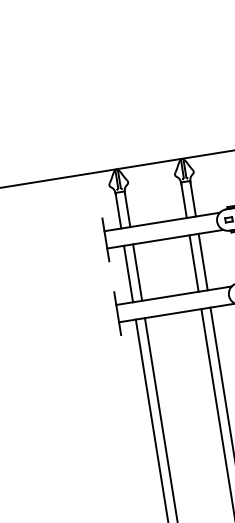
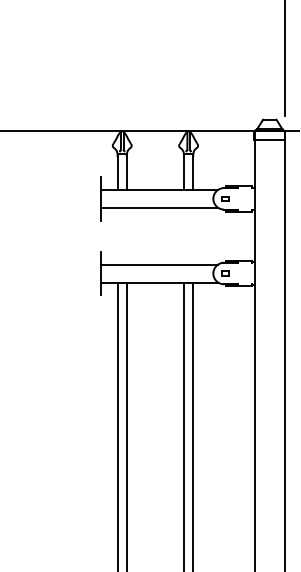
line: (203, 262) -> (193, 236), removed
line: (193, 263) -> (183, 236), removed
line: (137, 272) -> (126, 236), removed
line: (128, 274) -> (117, 236), removed

